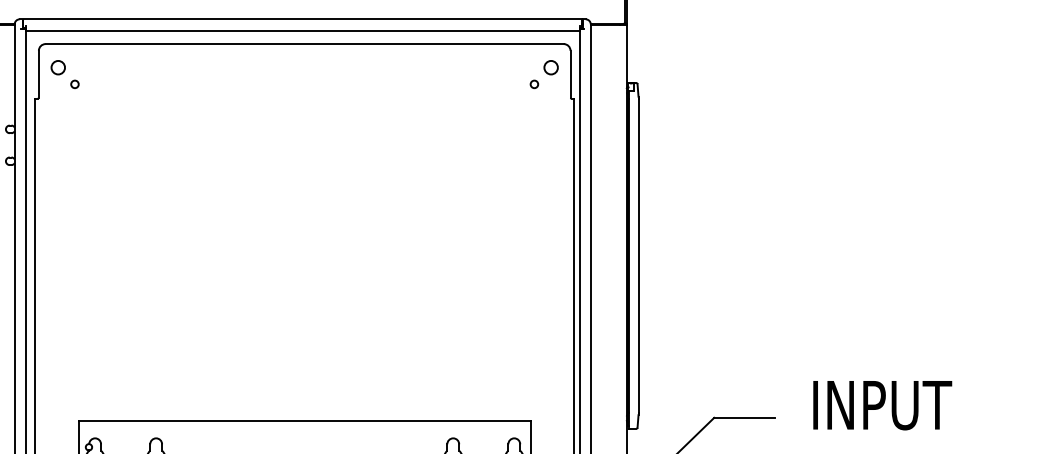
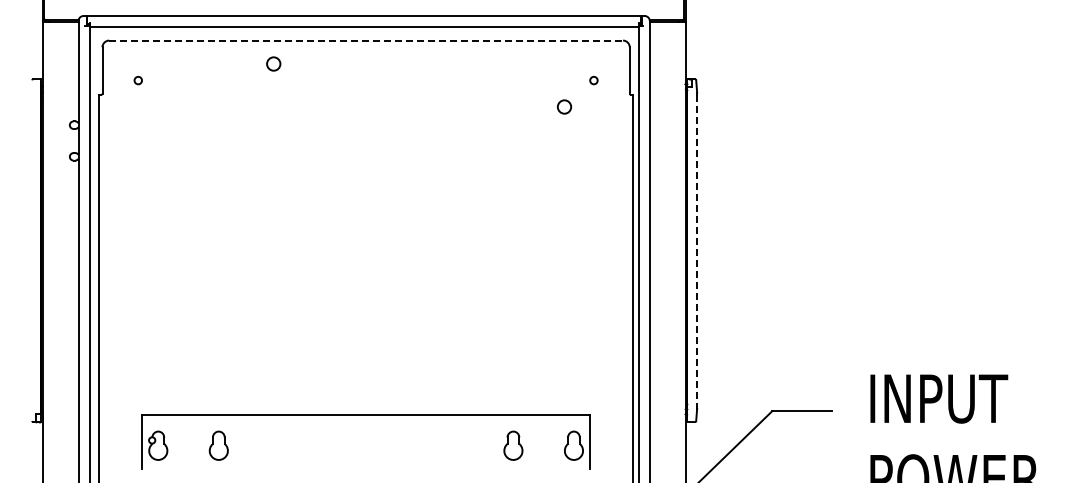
line: (305, 43) -> (366, 40), solid -> dashed
circle: (58, 67) -> (273, 63), moved
circle: (551, 67) -> (564, 106), moved
line: (638, 256) -> (697, 251), solid -> dashed

